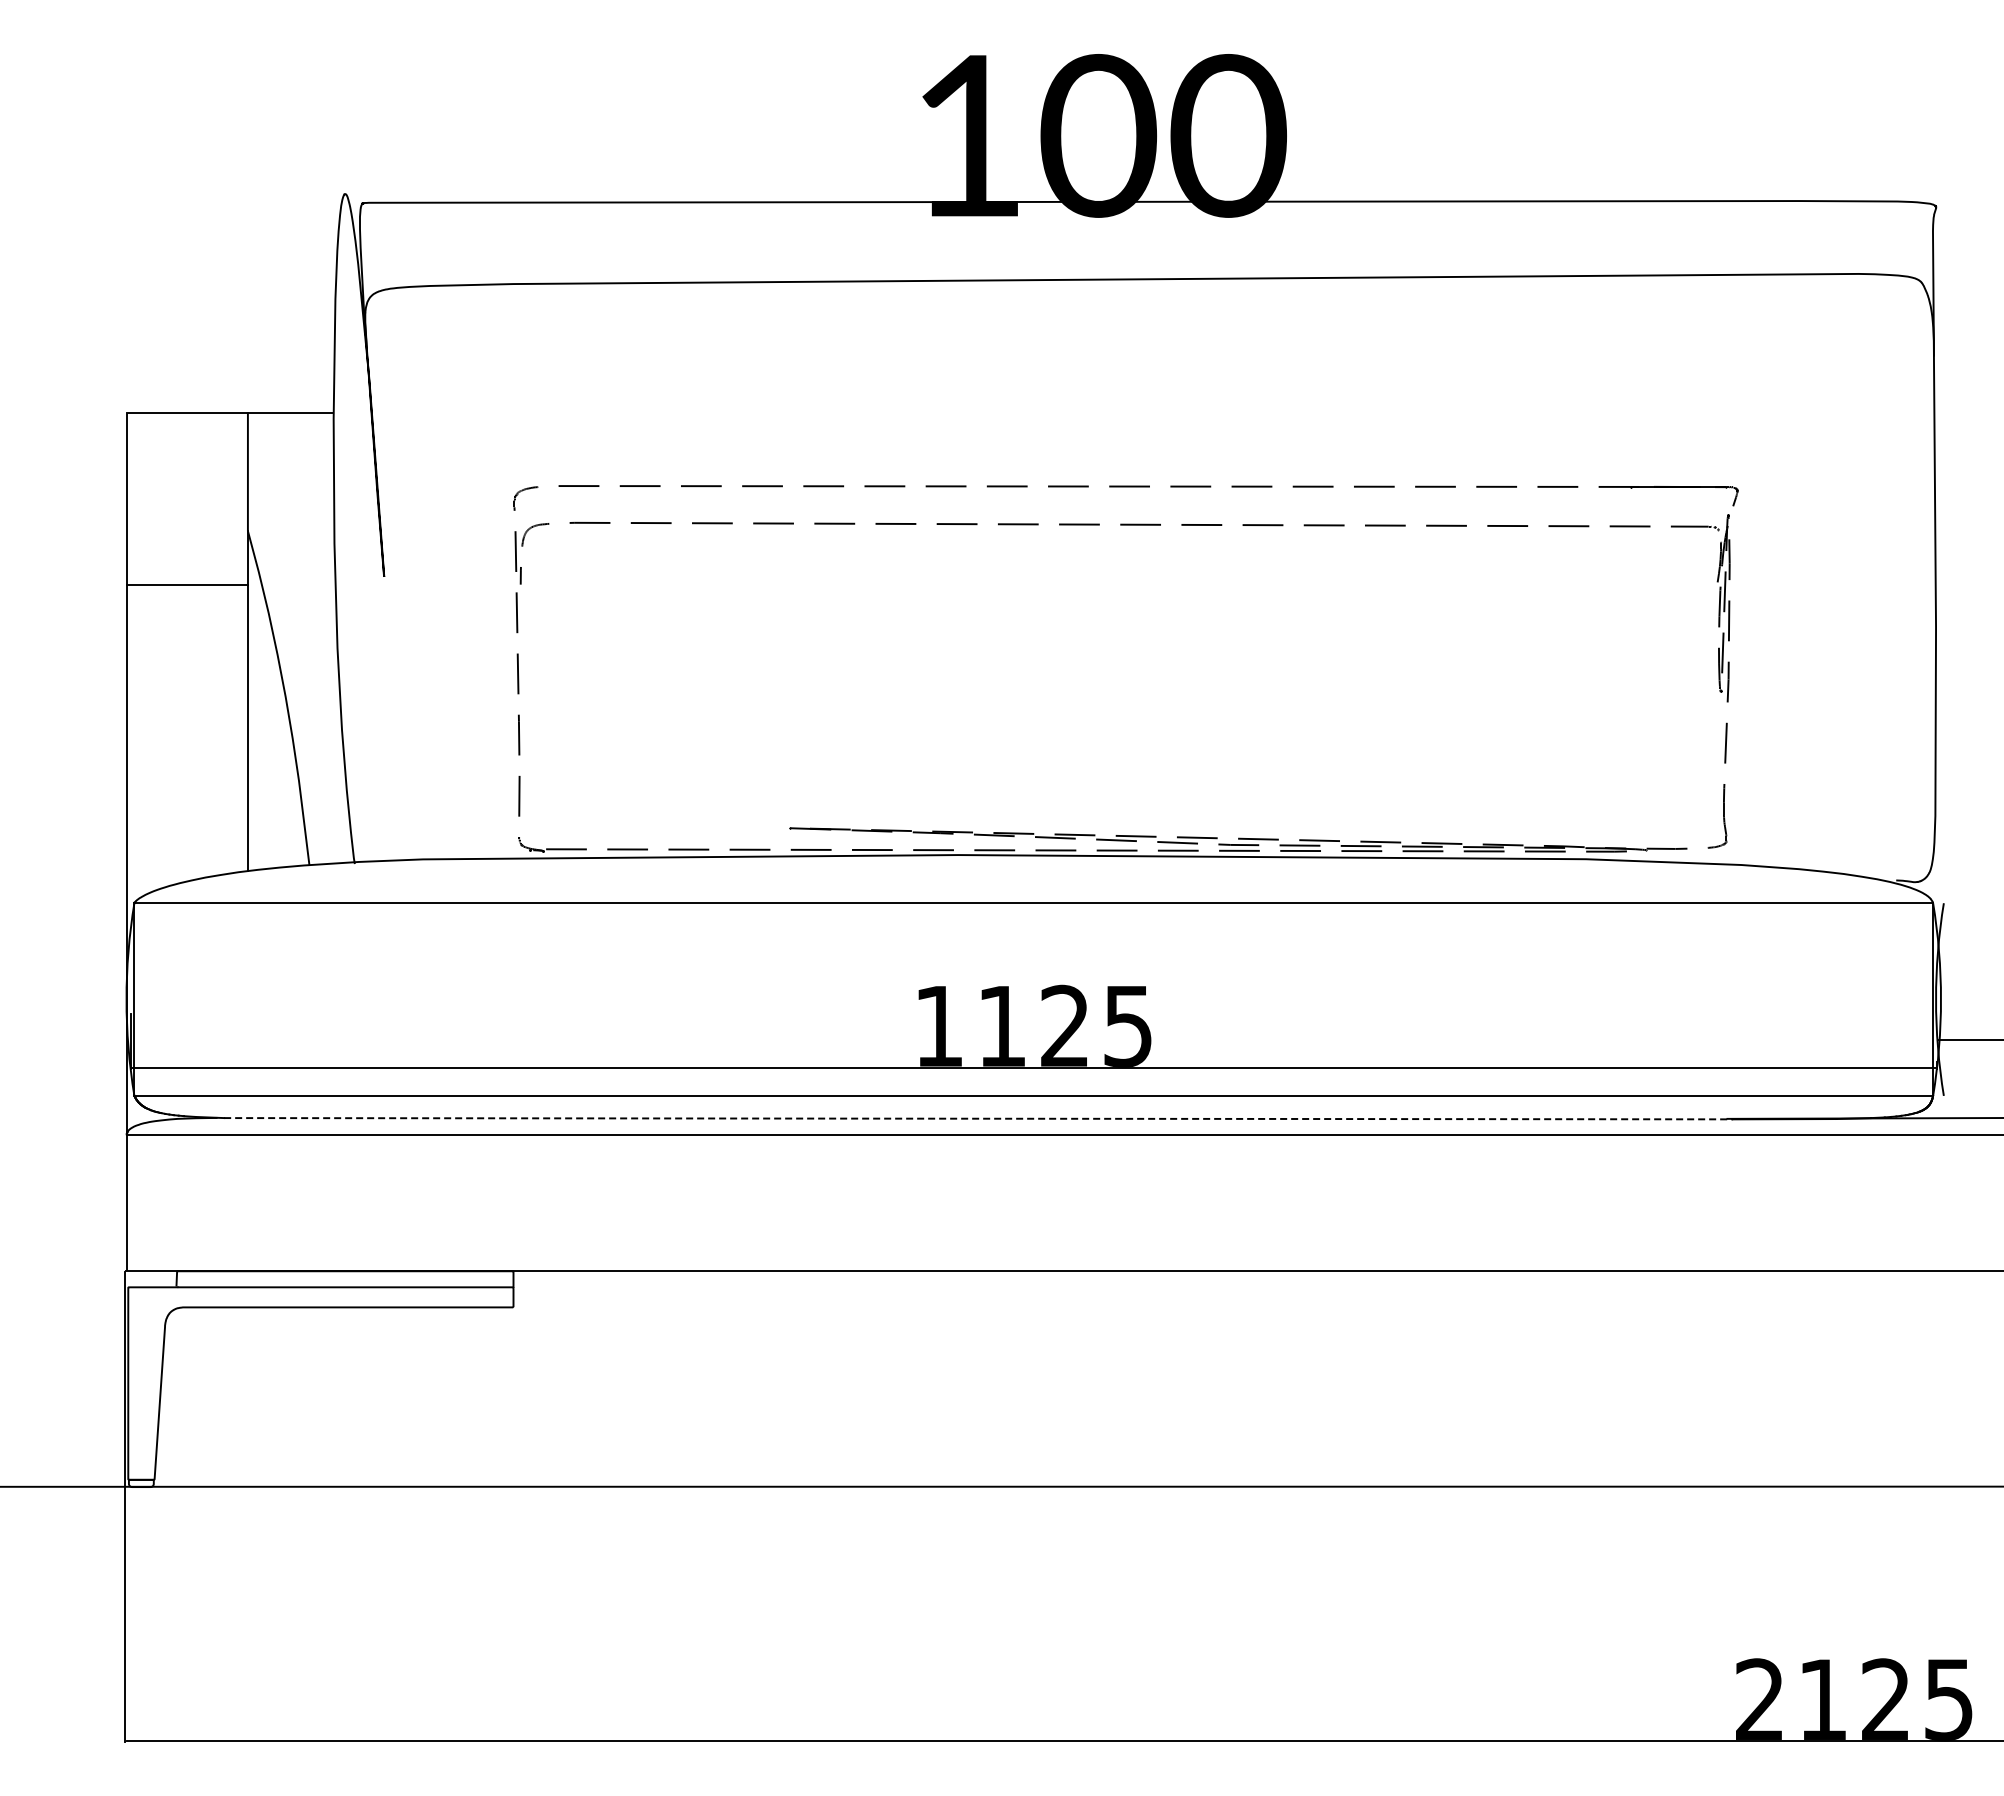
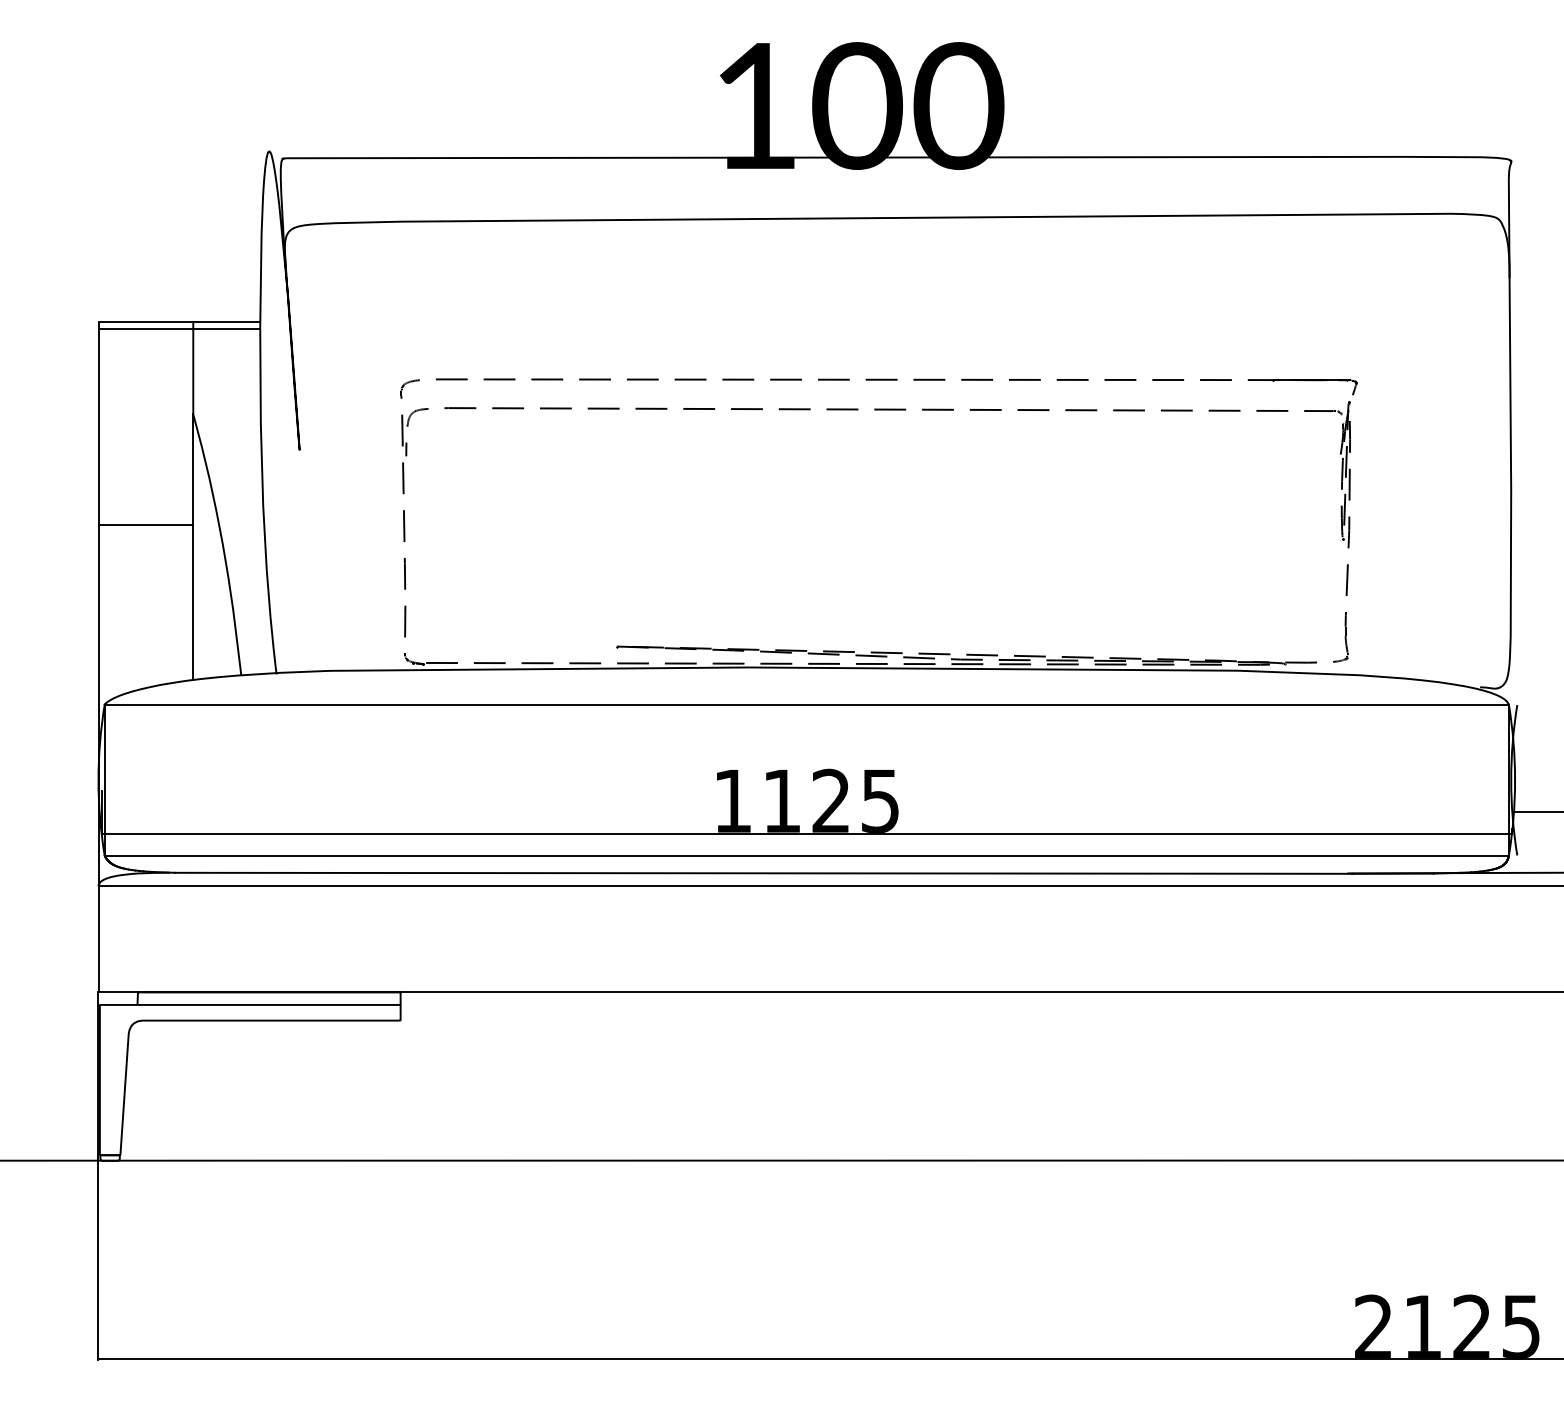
line: (230, 421) -> (179, 328), added
line: (187, 585) -> (146, 524), moved
line: (979, 1118) -> (764, 873), dashed -> solid

